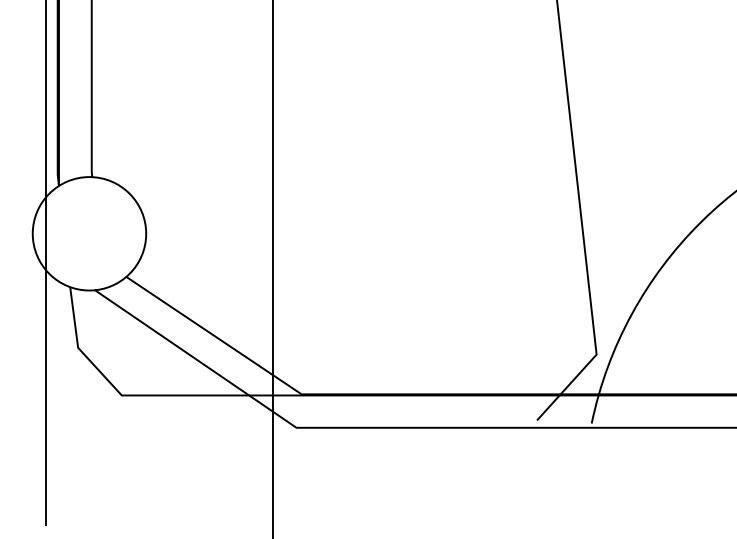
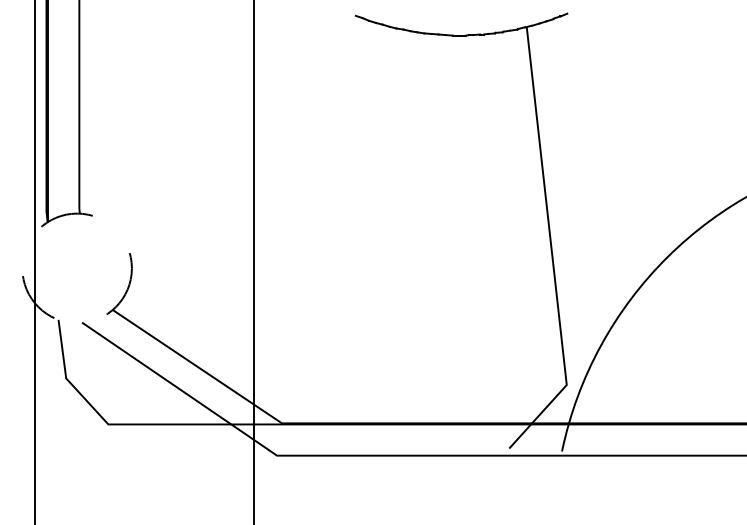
circle: (88, 233) -> (76, 268), solid -> dashed

